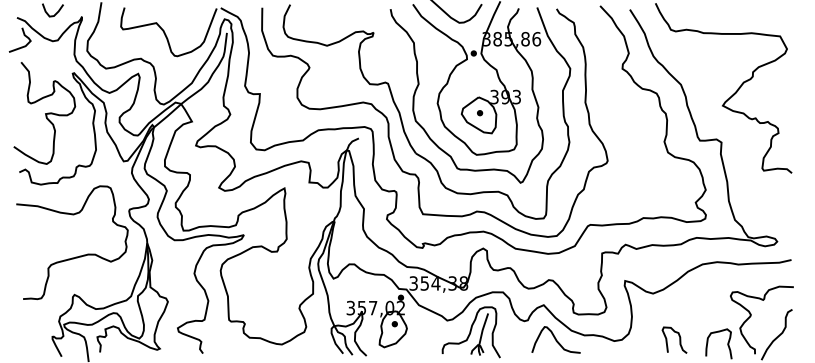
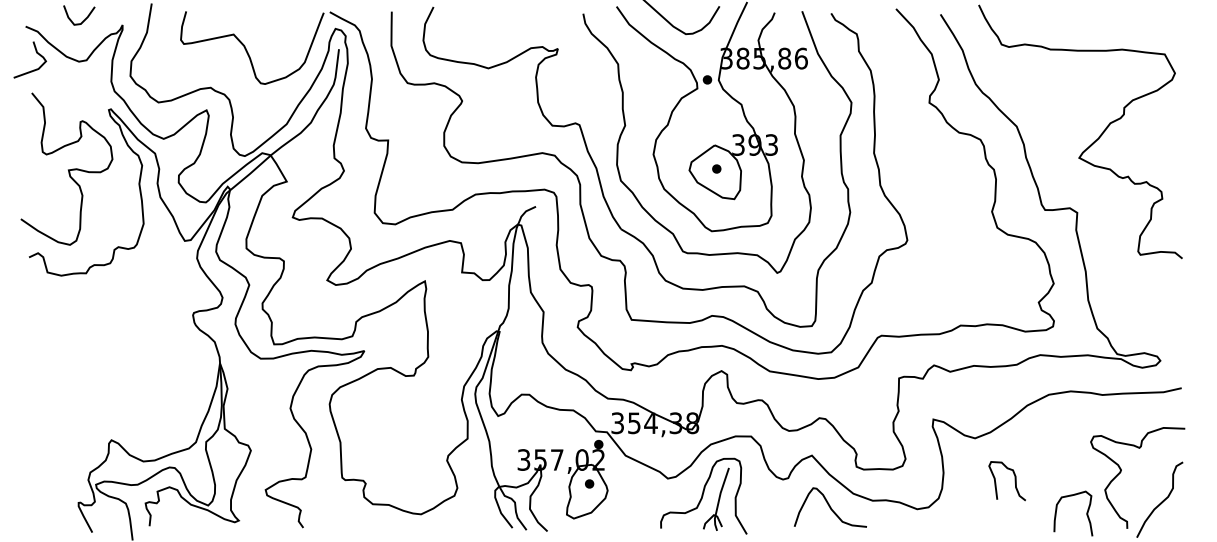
curve: (75, 256) -> (112, 382), removed
curve: (678, 336) -> (1013, 475), moved

